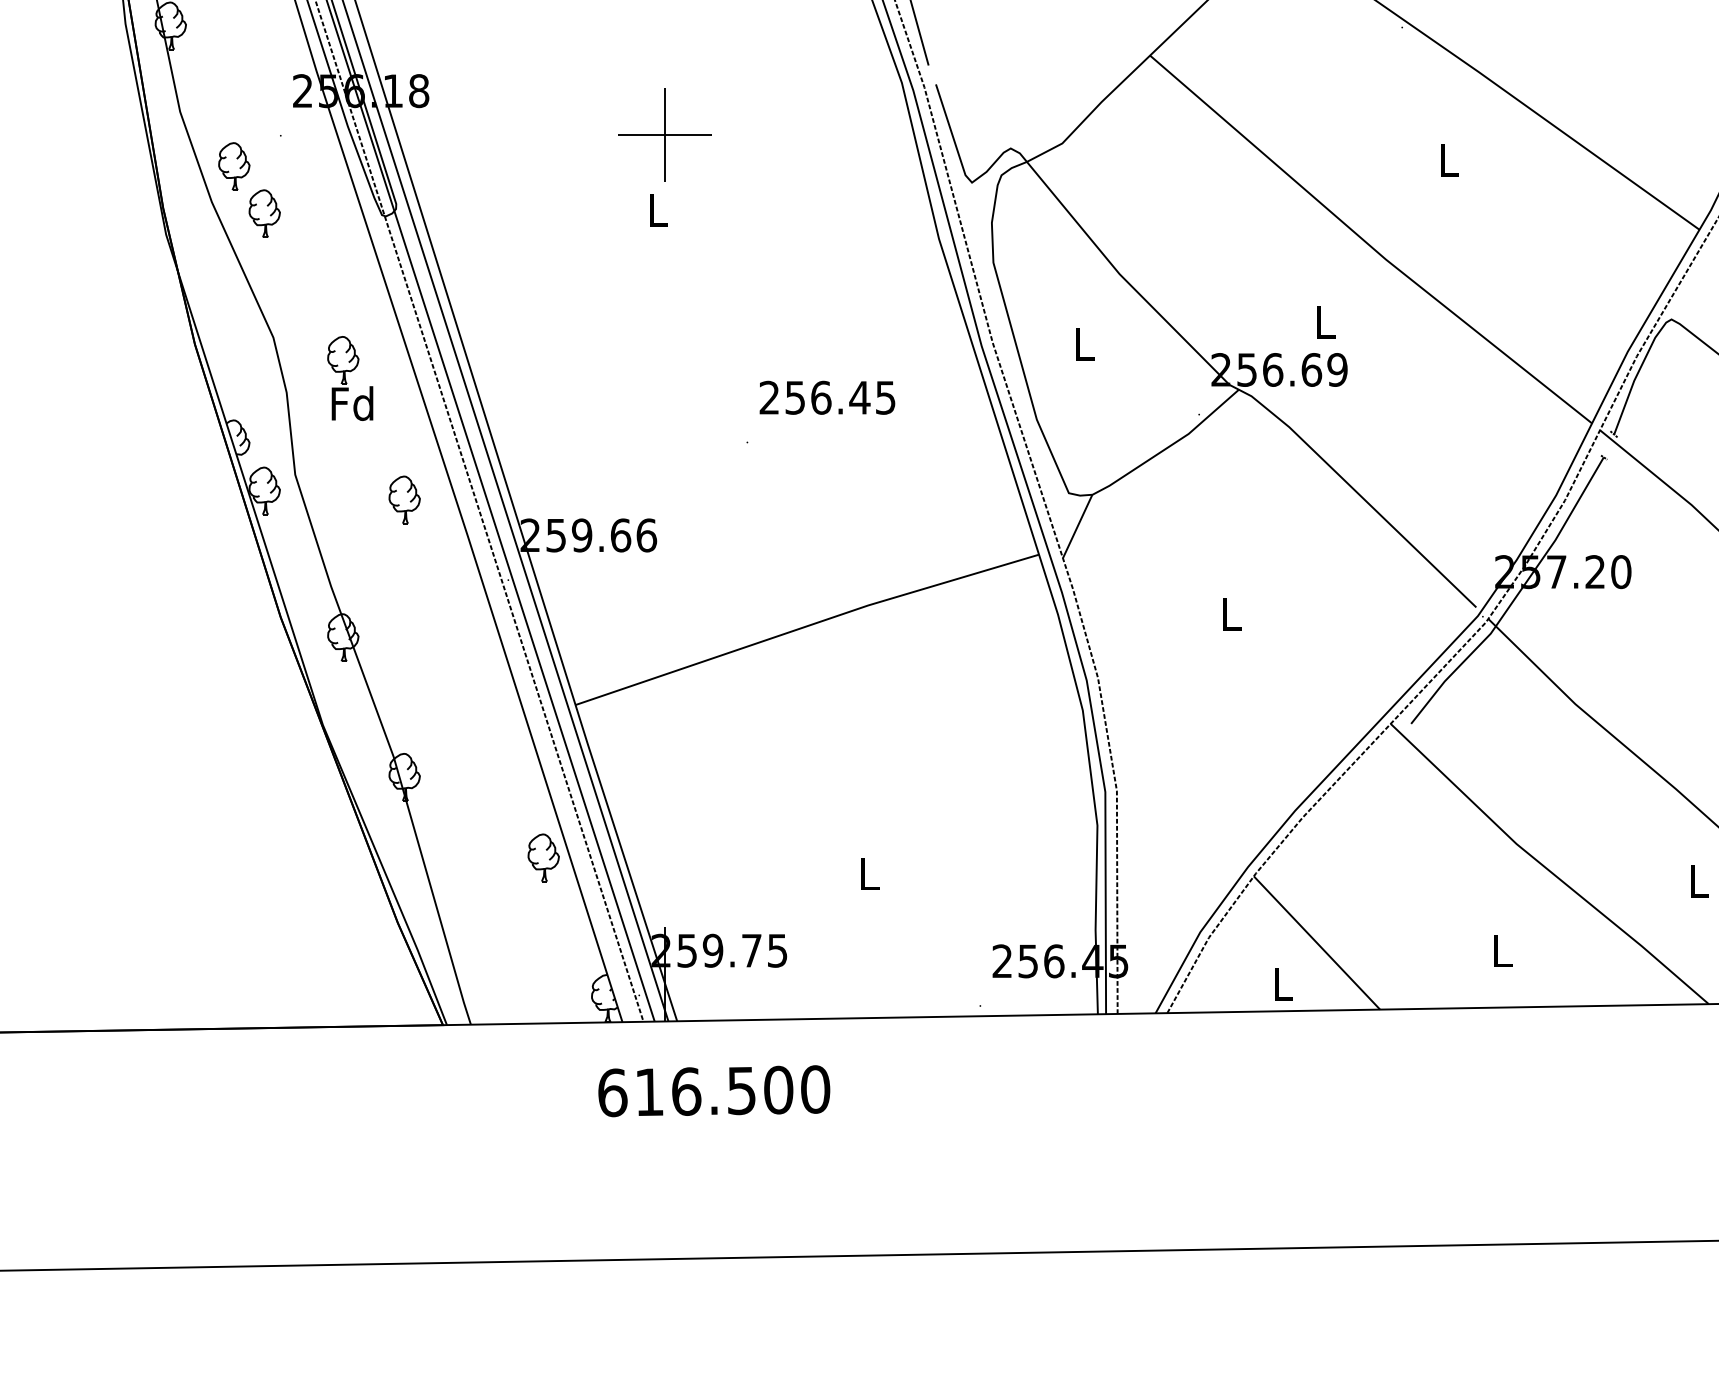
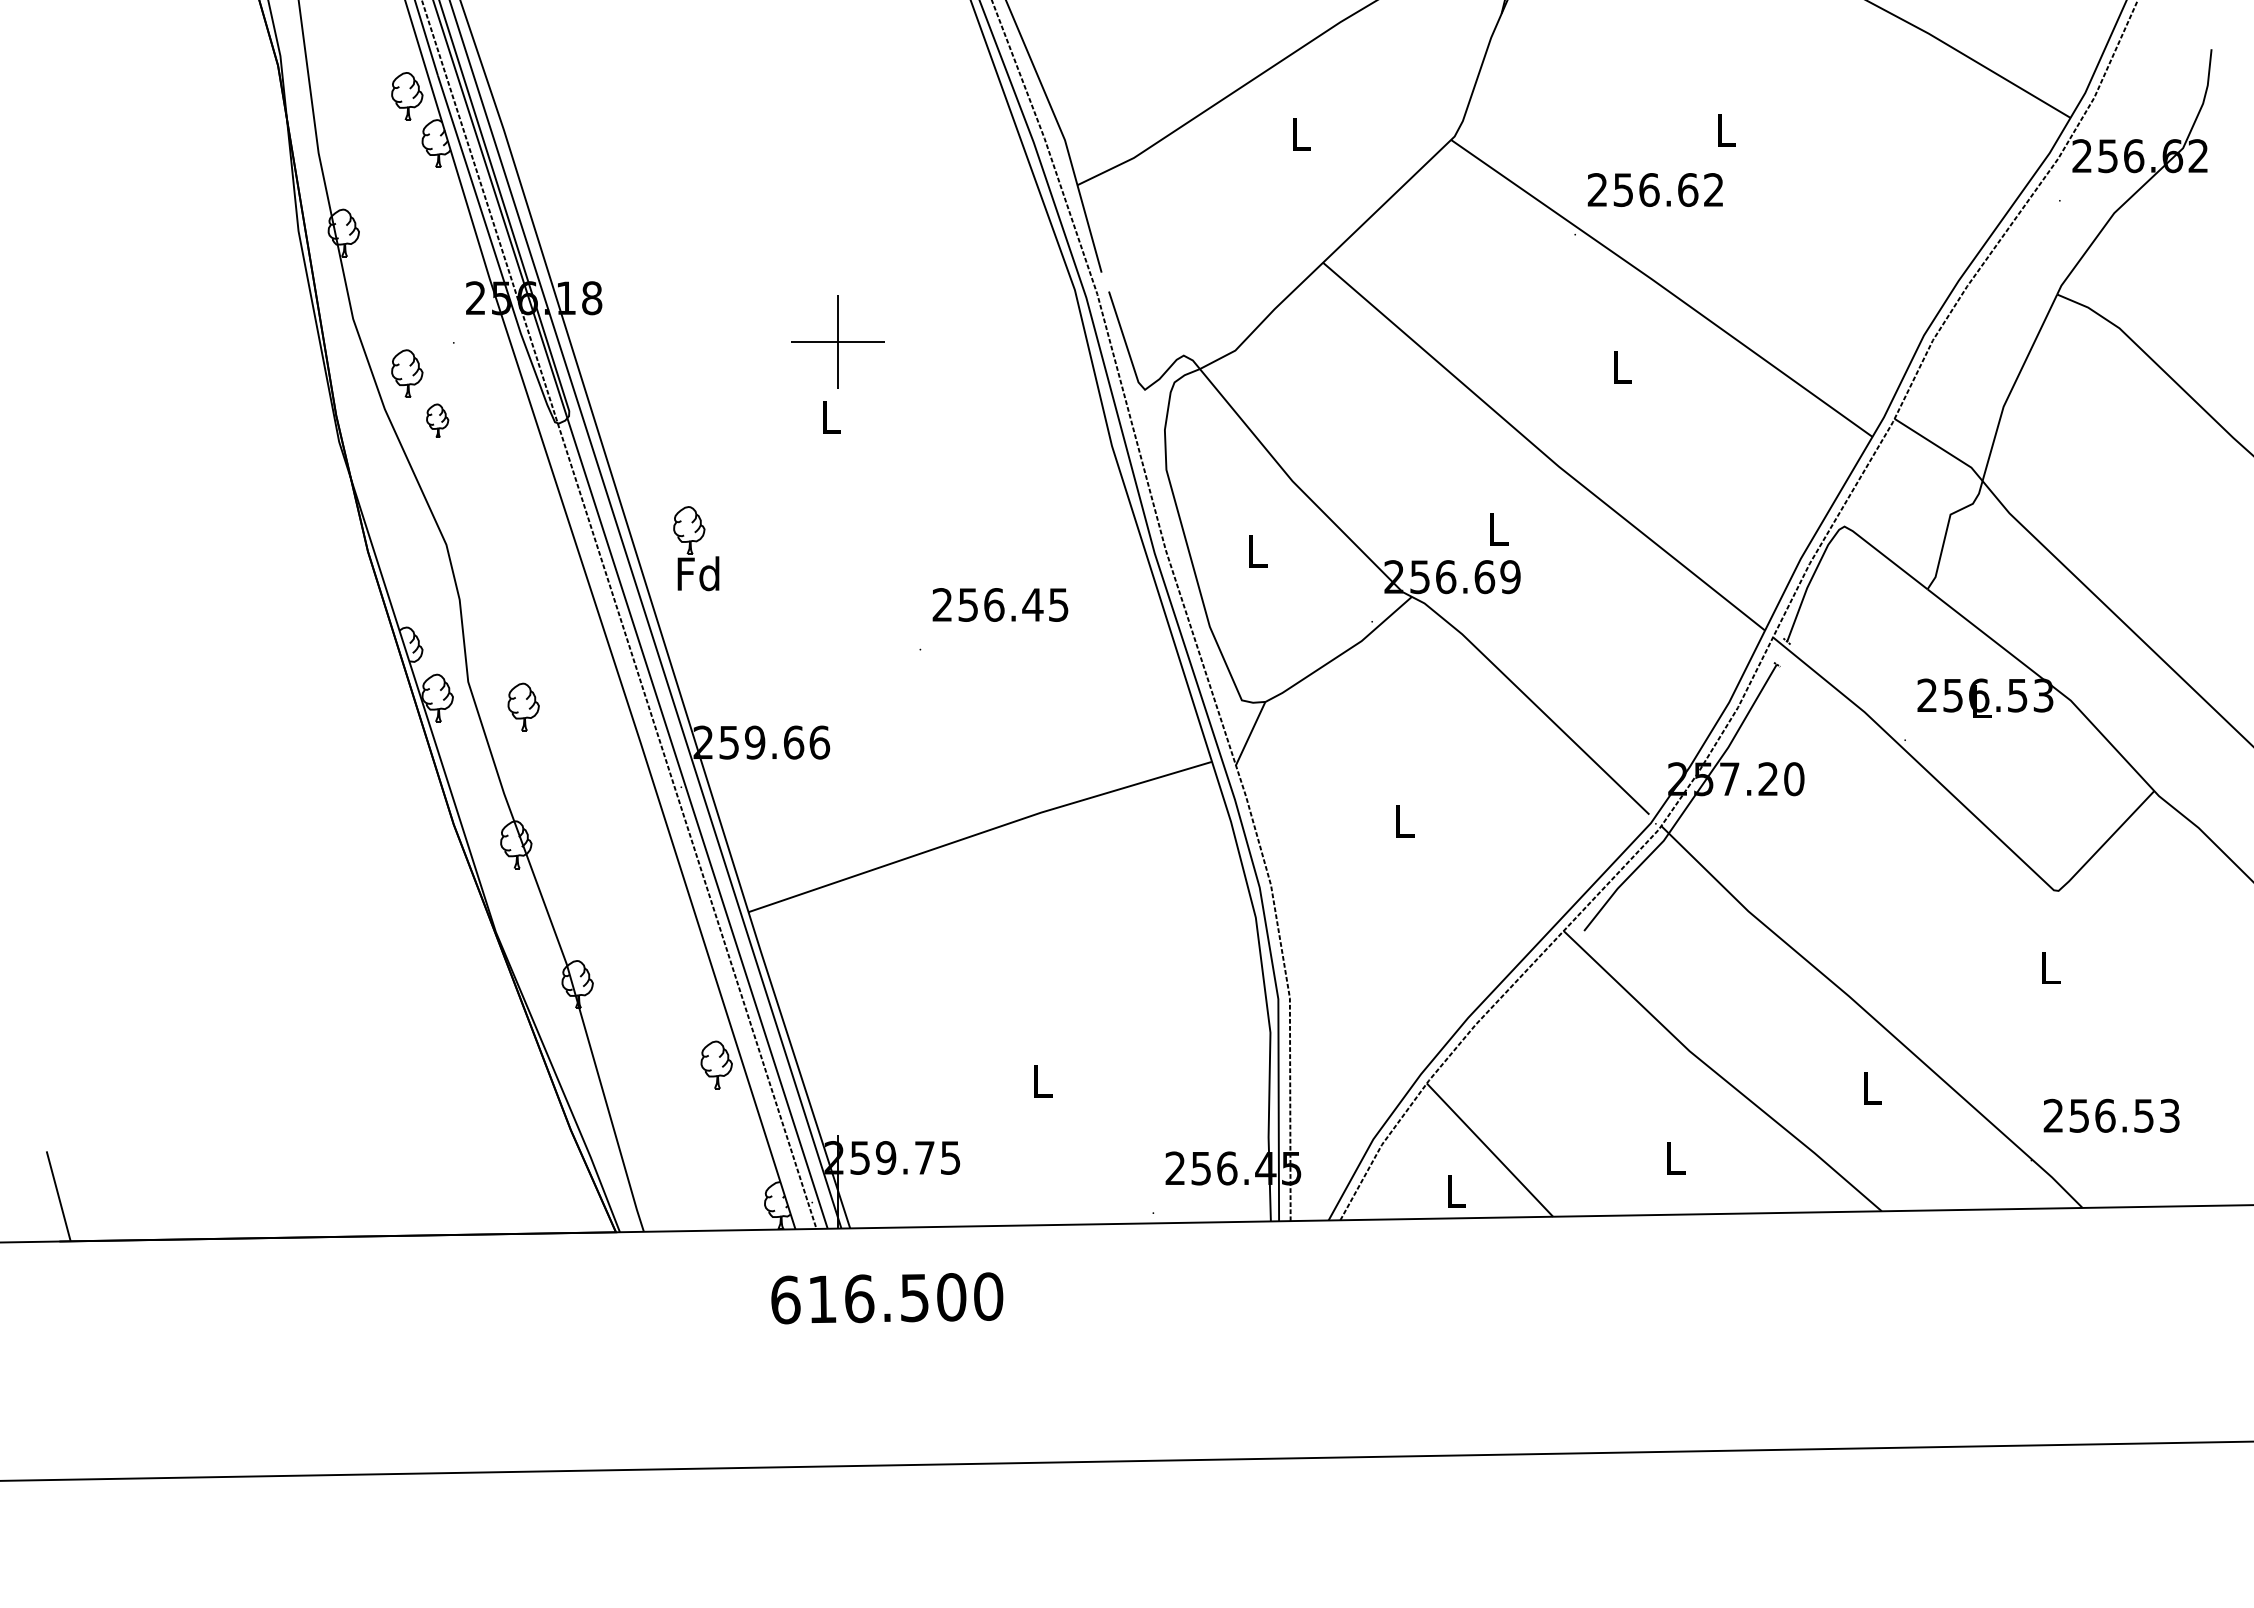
part: (264, 213) -> (437, 420), size x0.7
part: (350, 378) -> (696, 548), moved
part: (404, 499) -> (523, 706), moved

